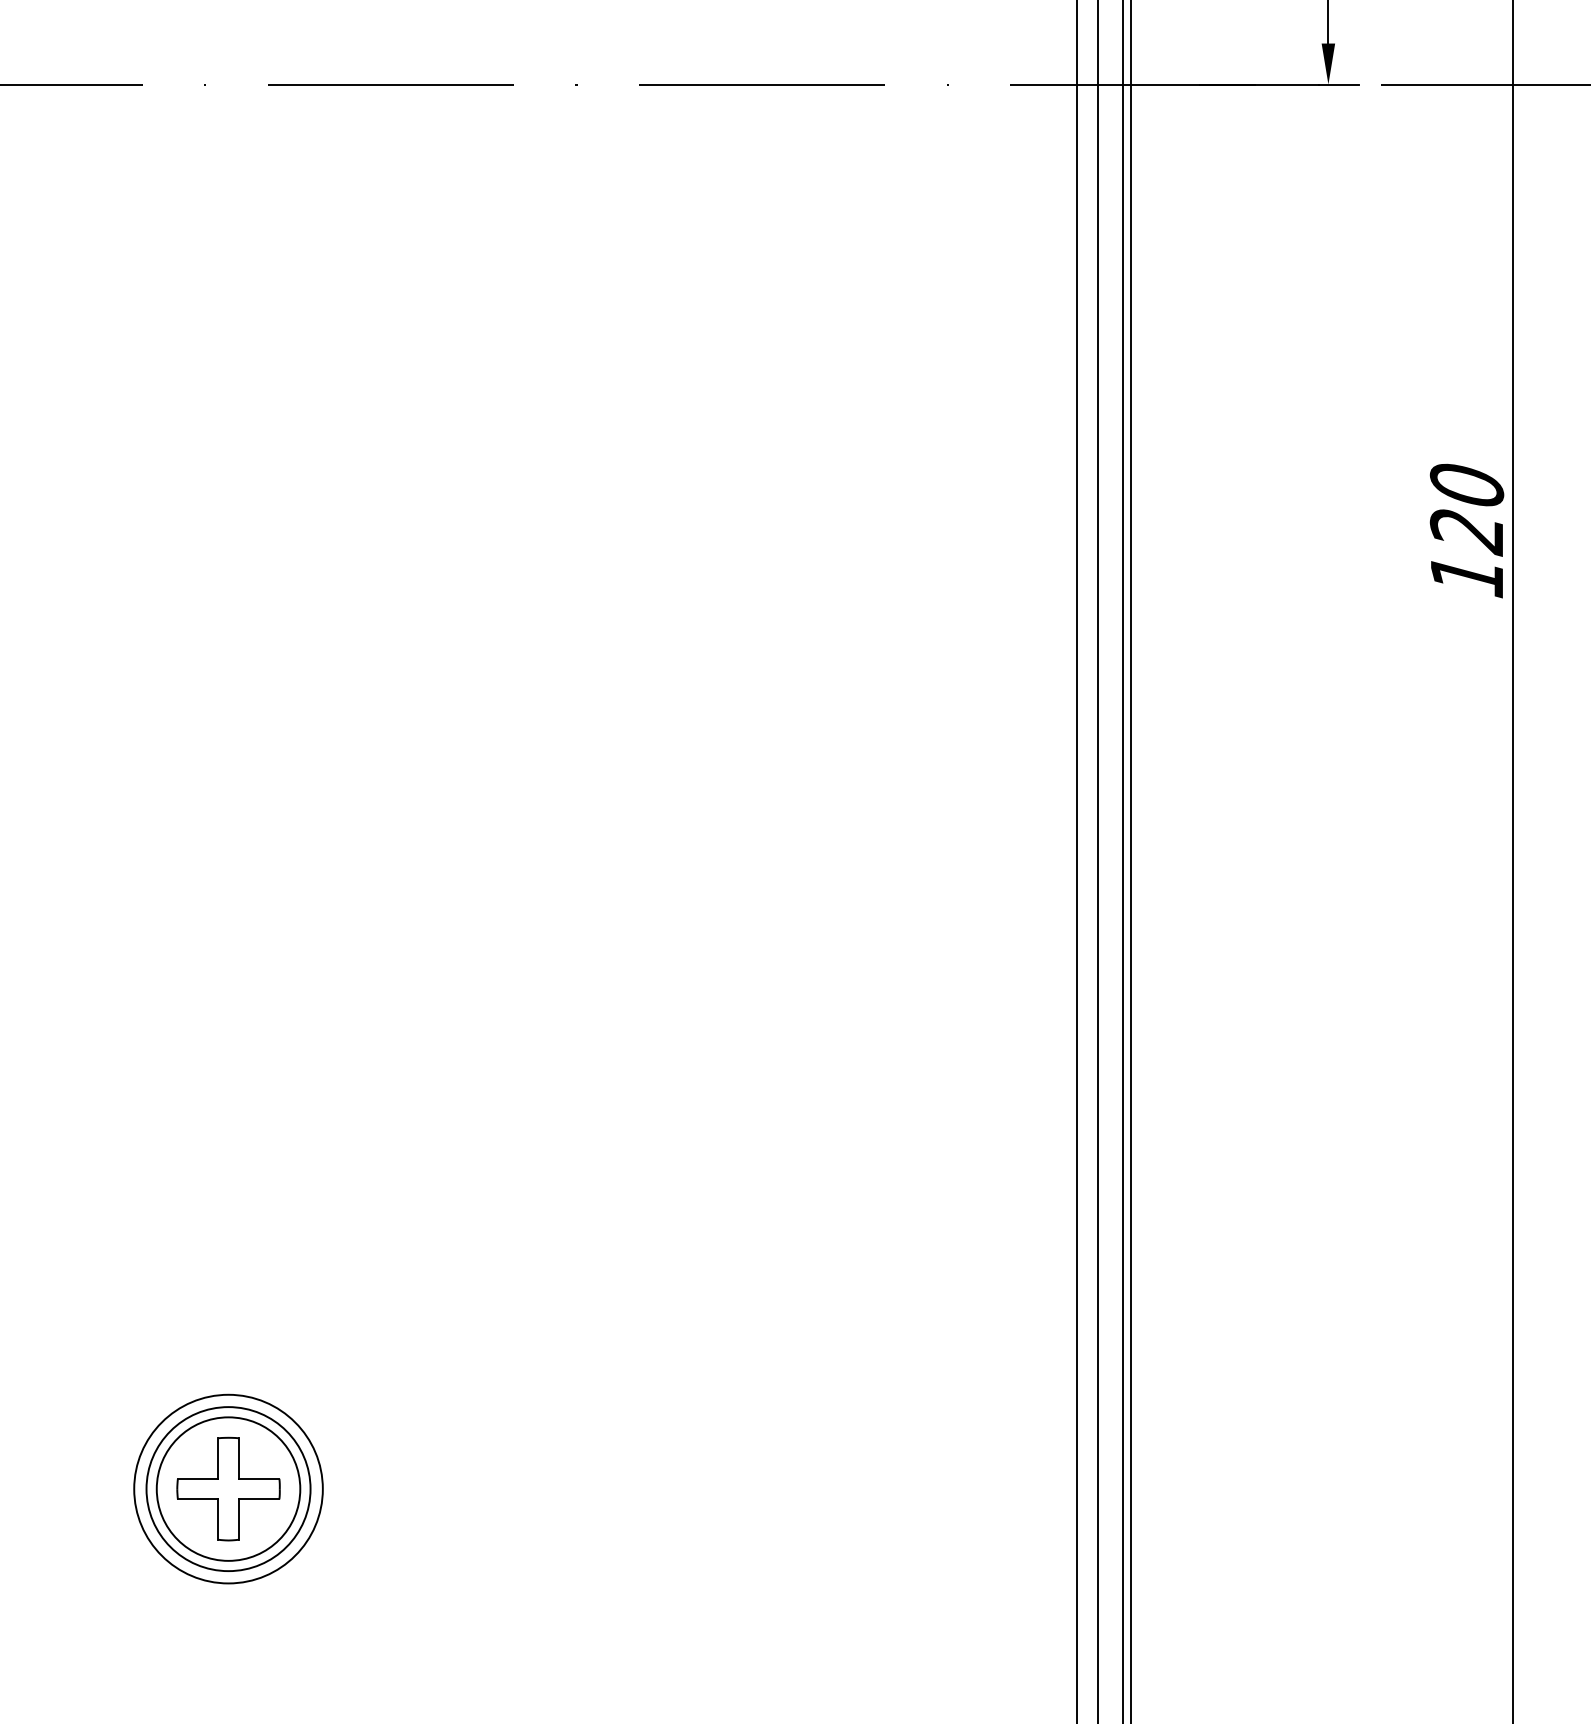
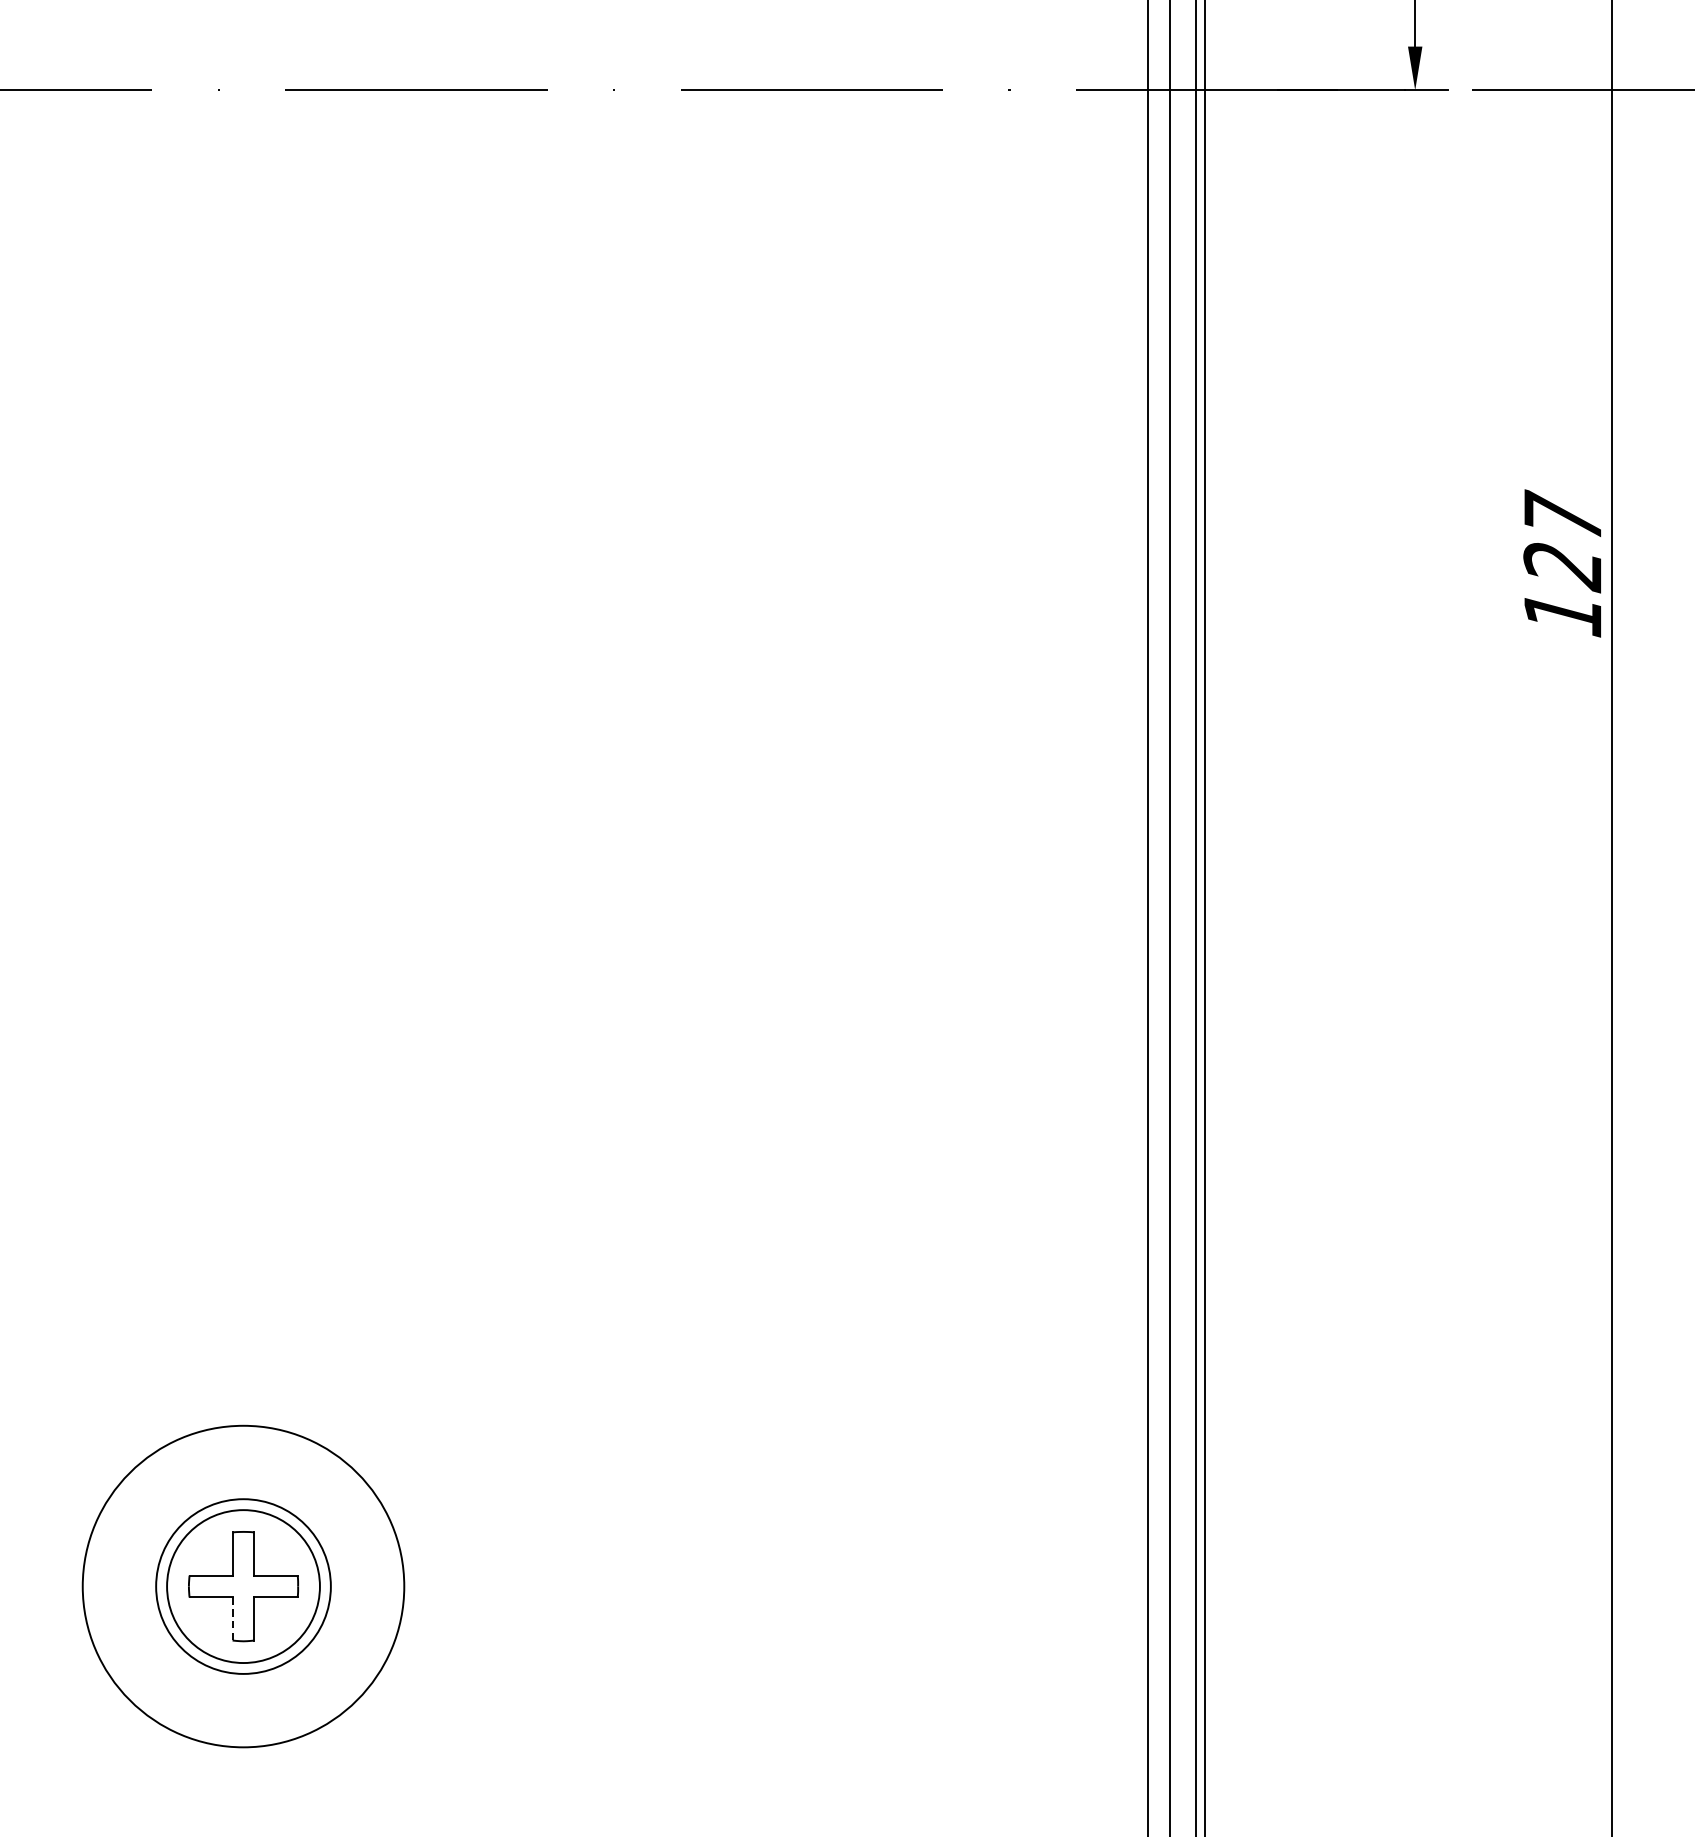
text: (1466, 482) -> (1562, 514), 120 -> 127
circle: (228, 1488) -> (243, 1585), size x1.6
line: (218, 1520) -> (232, 1620), solid -> dashed

